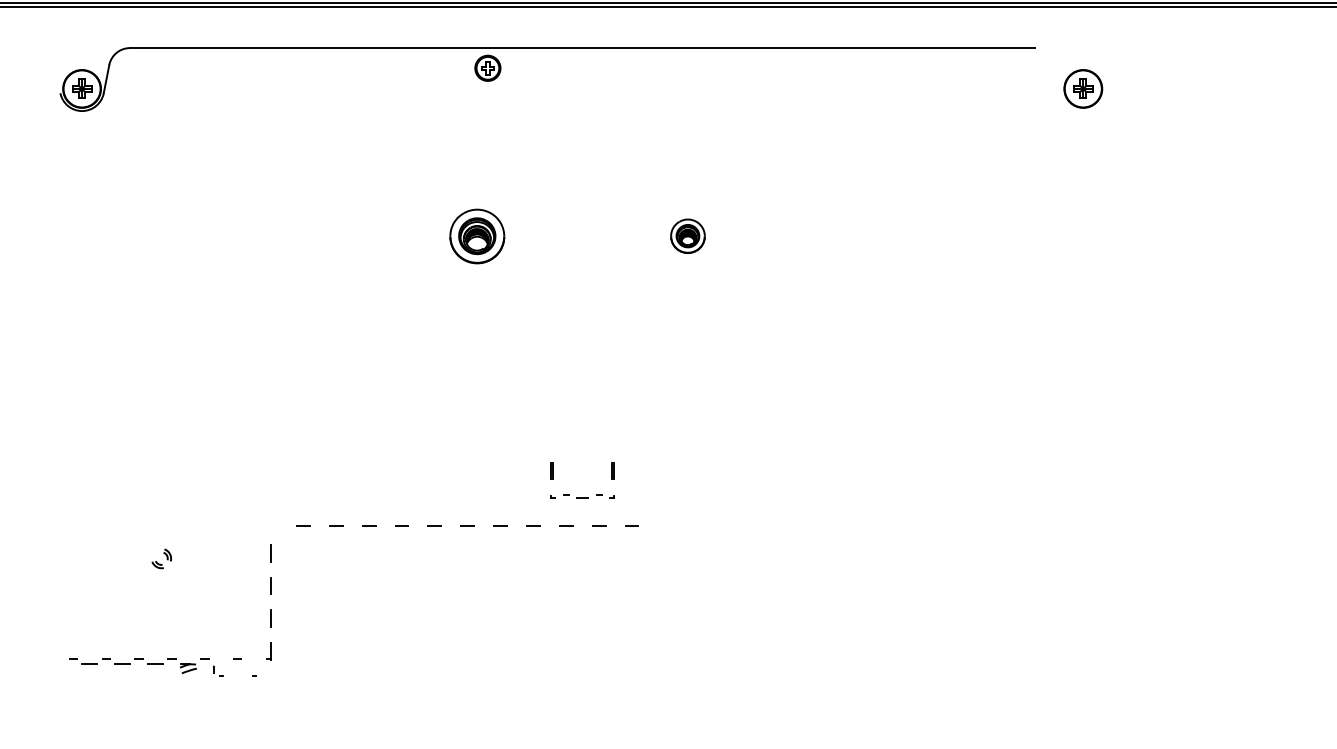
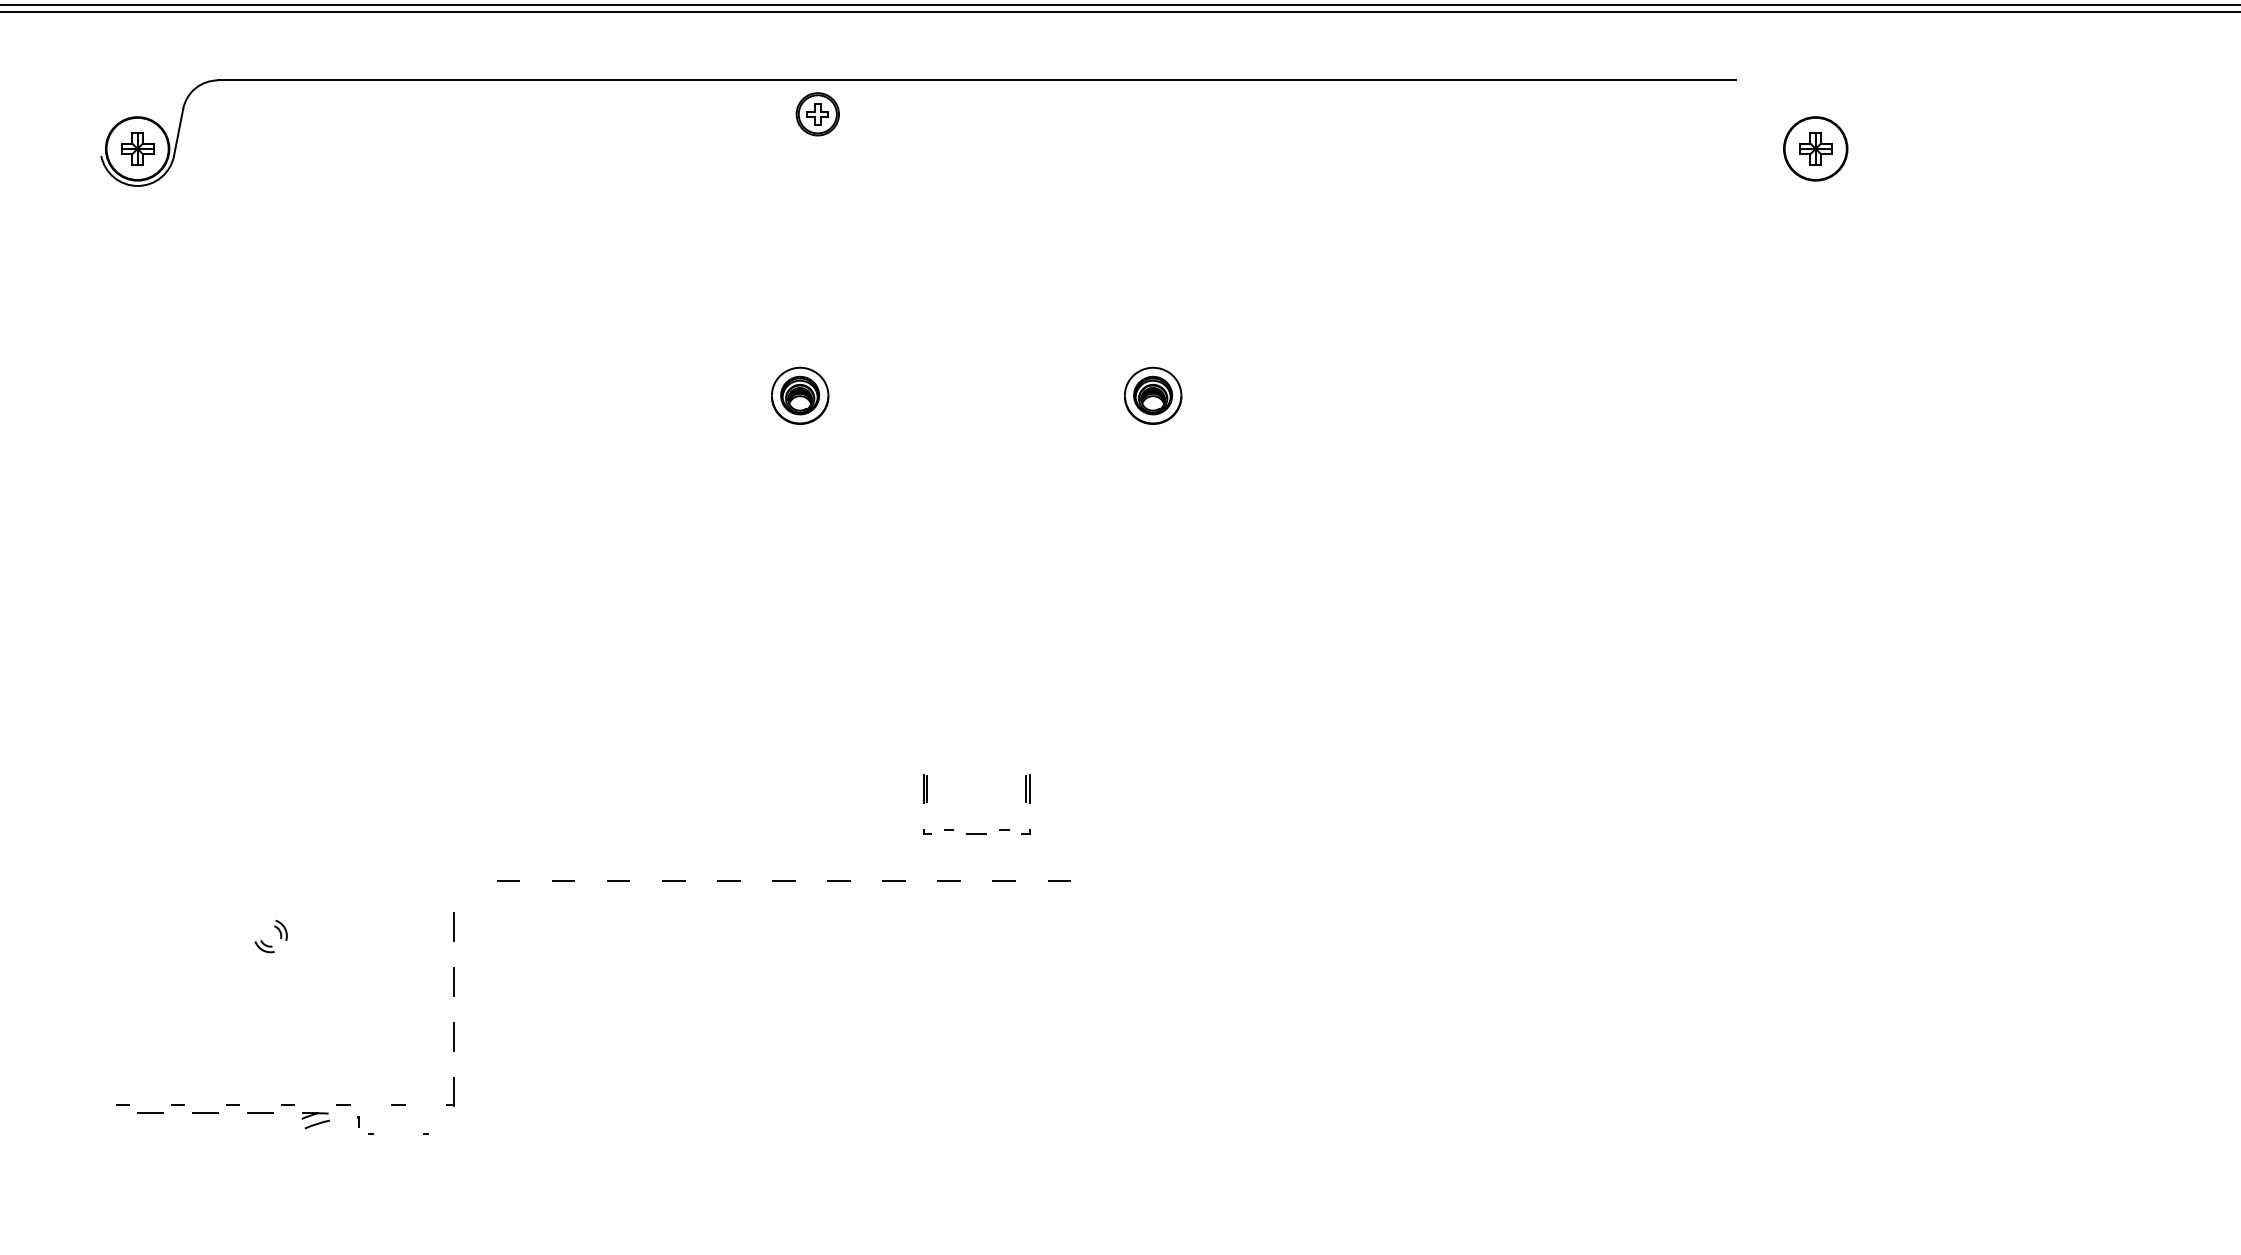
part: (477, 235) -> (800, 394), size x0.62

